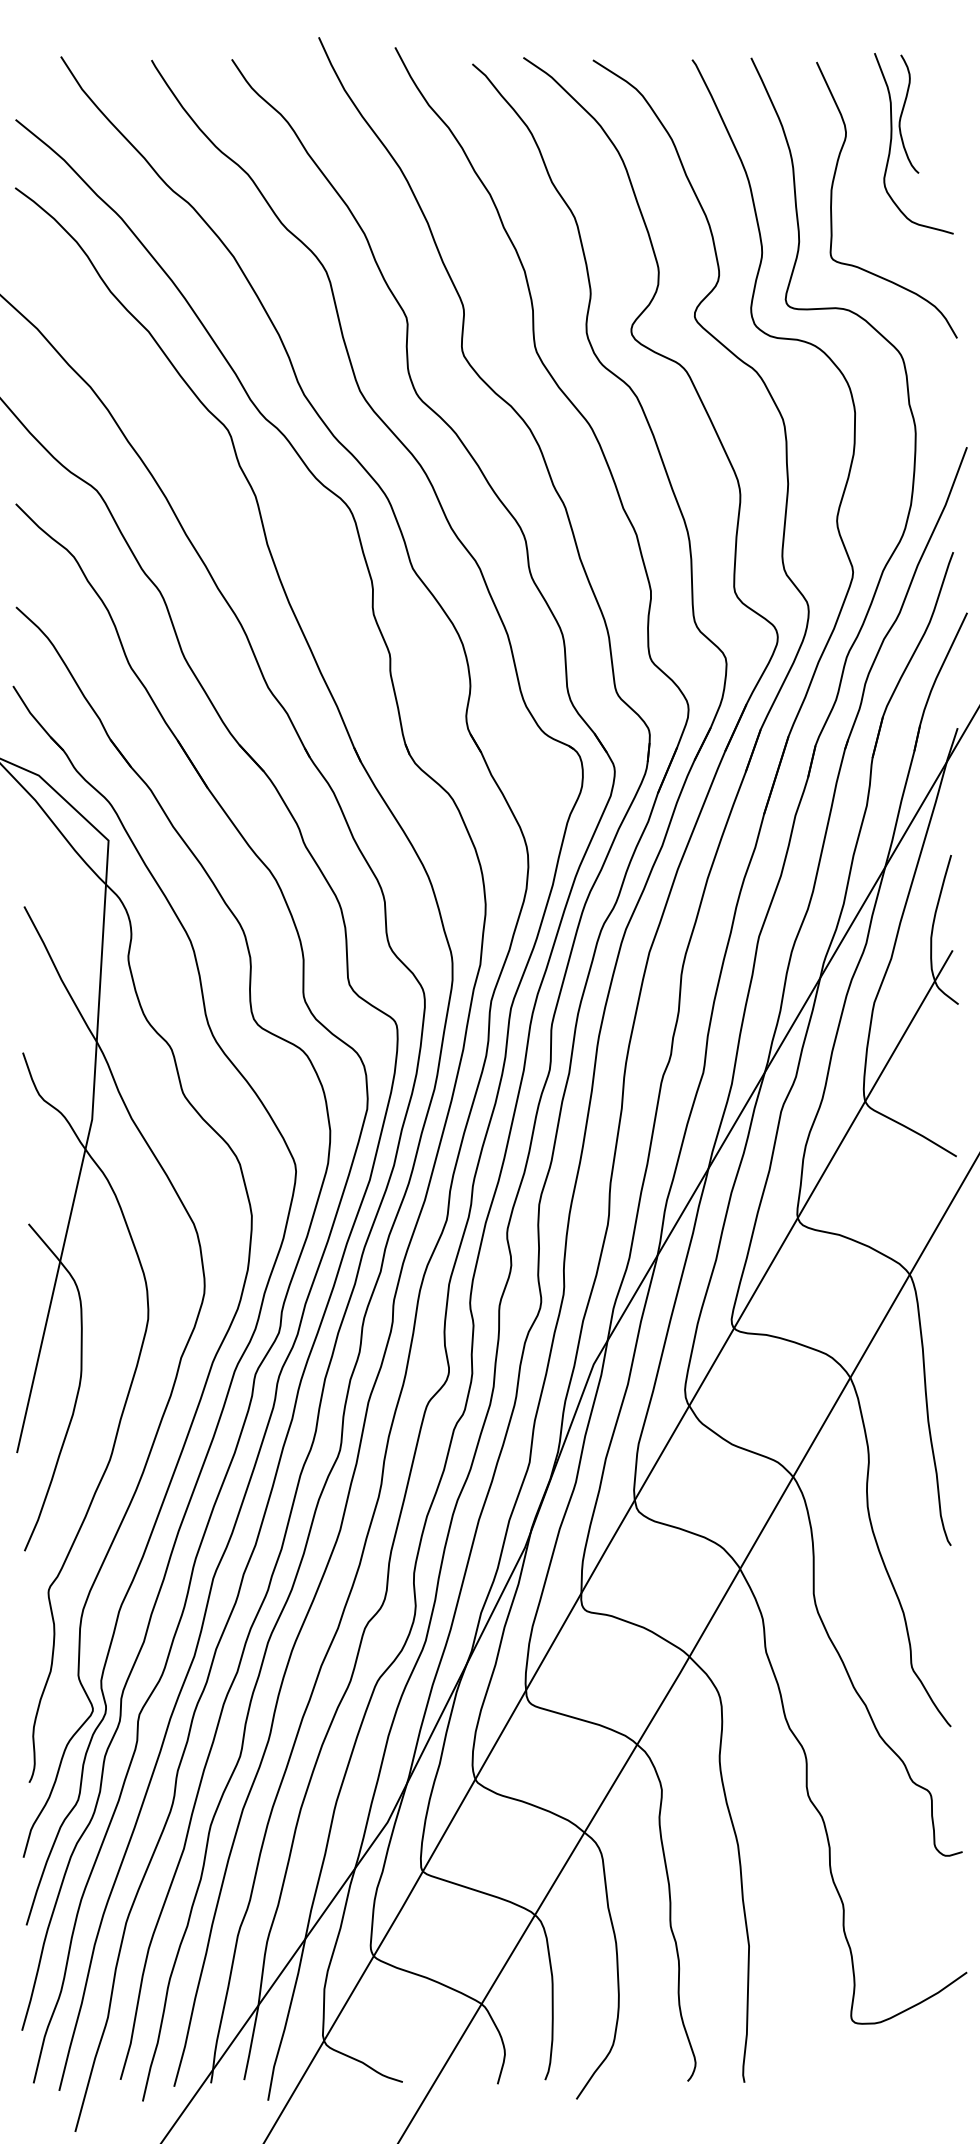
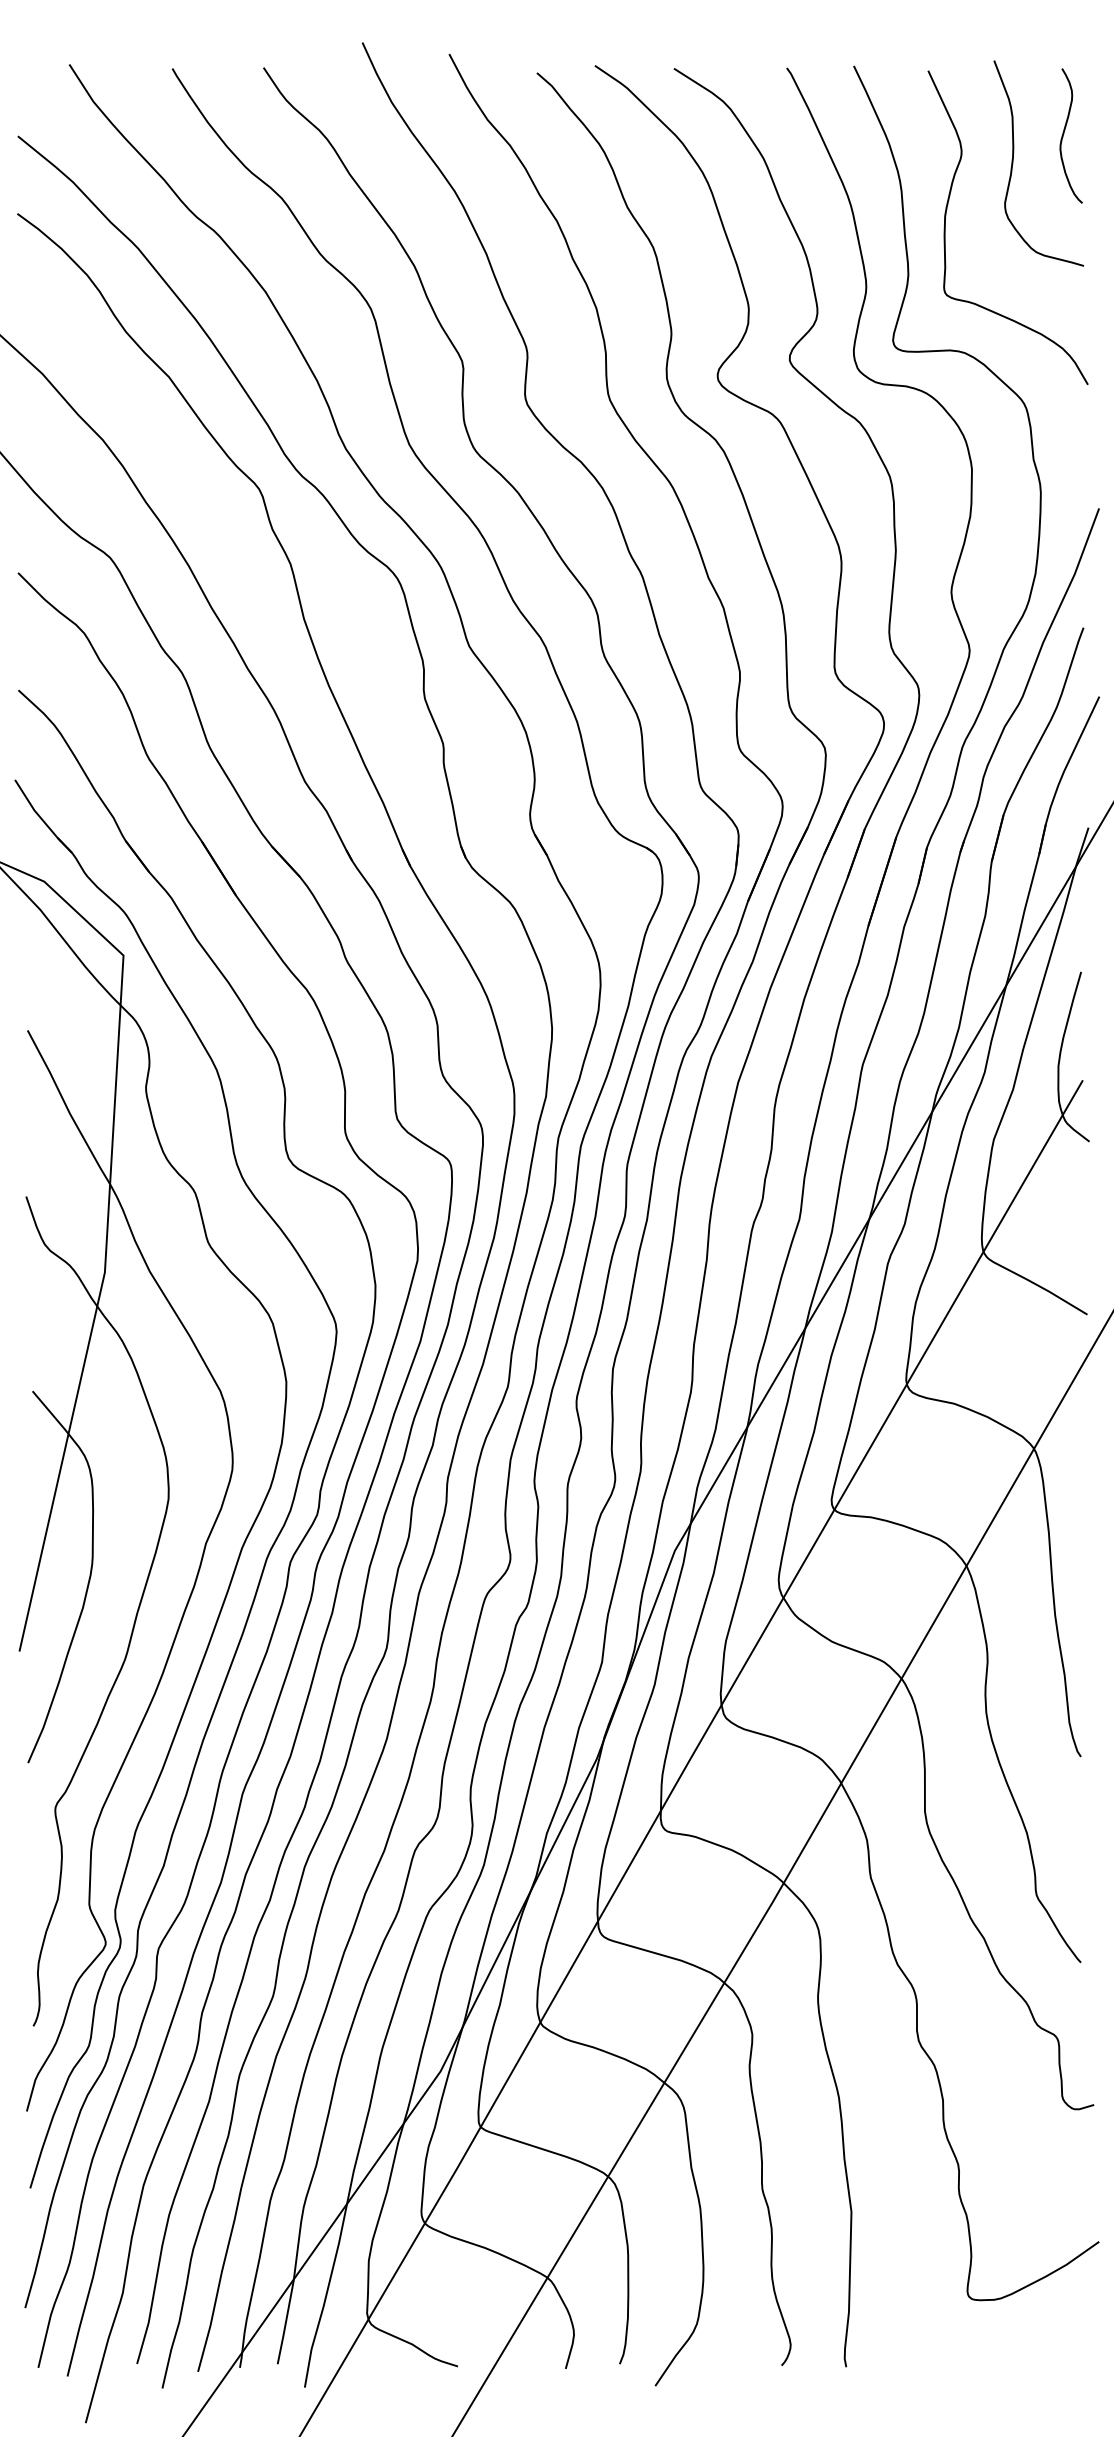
curve: (903, 112) -> (1064, 134), moved

